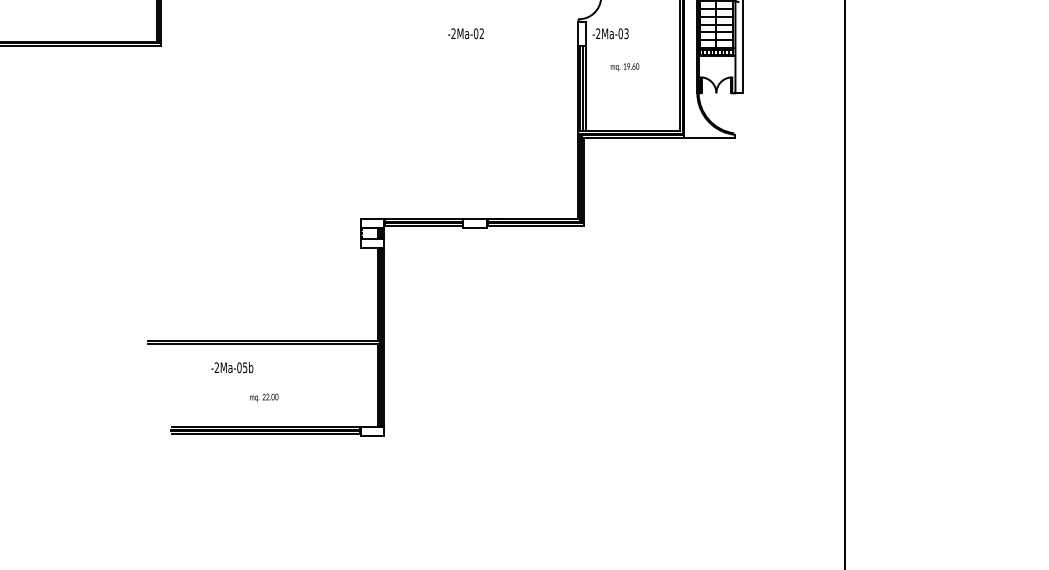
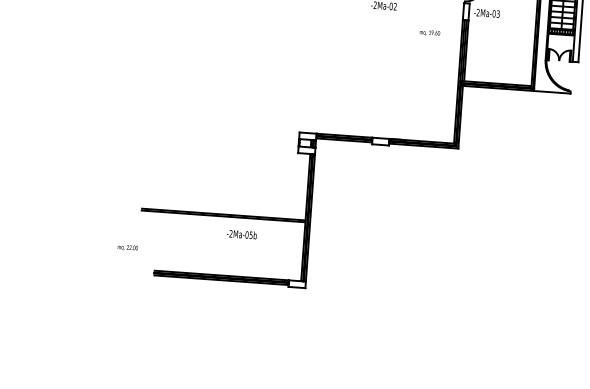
text: (624, 67) -> (429, 33), moved
text: (232, 367) -> (242, 234), moved
text: (264, 397) -> (128, 247), moved

